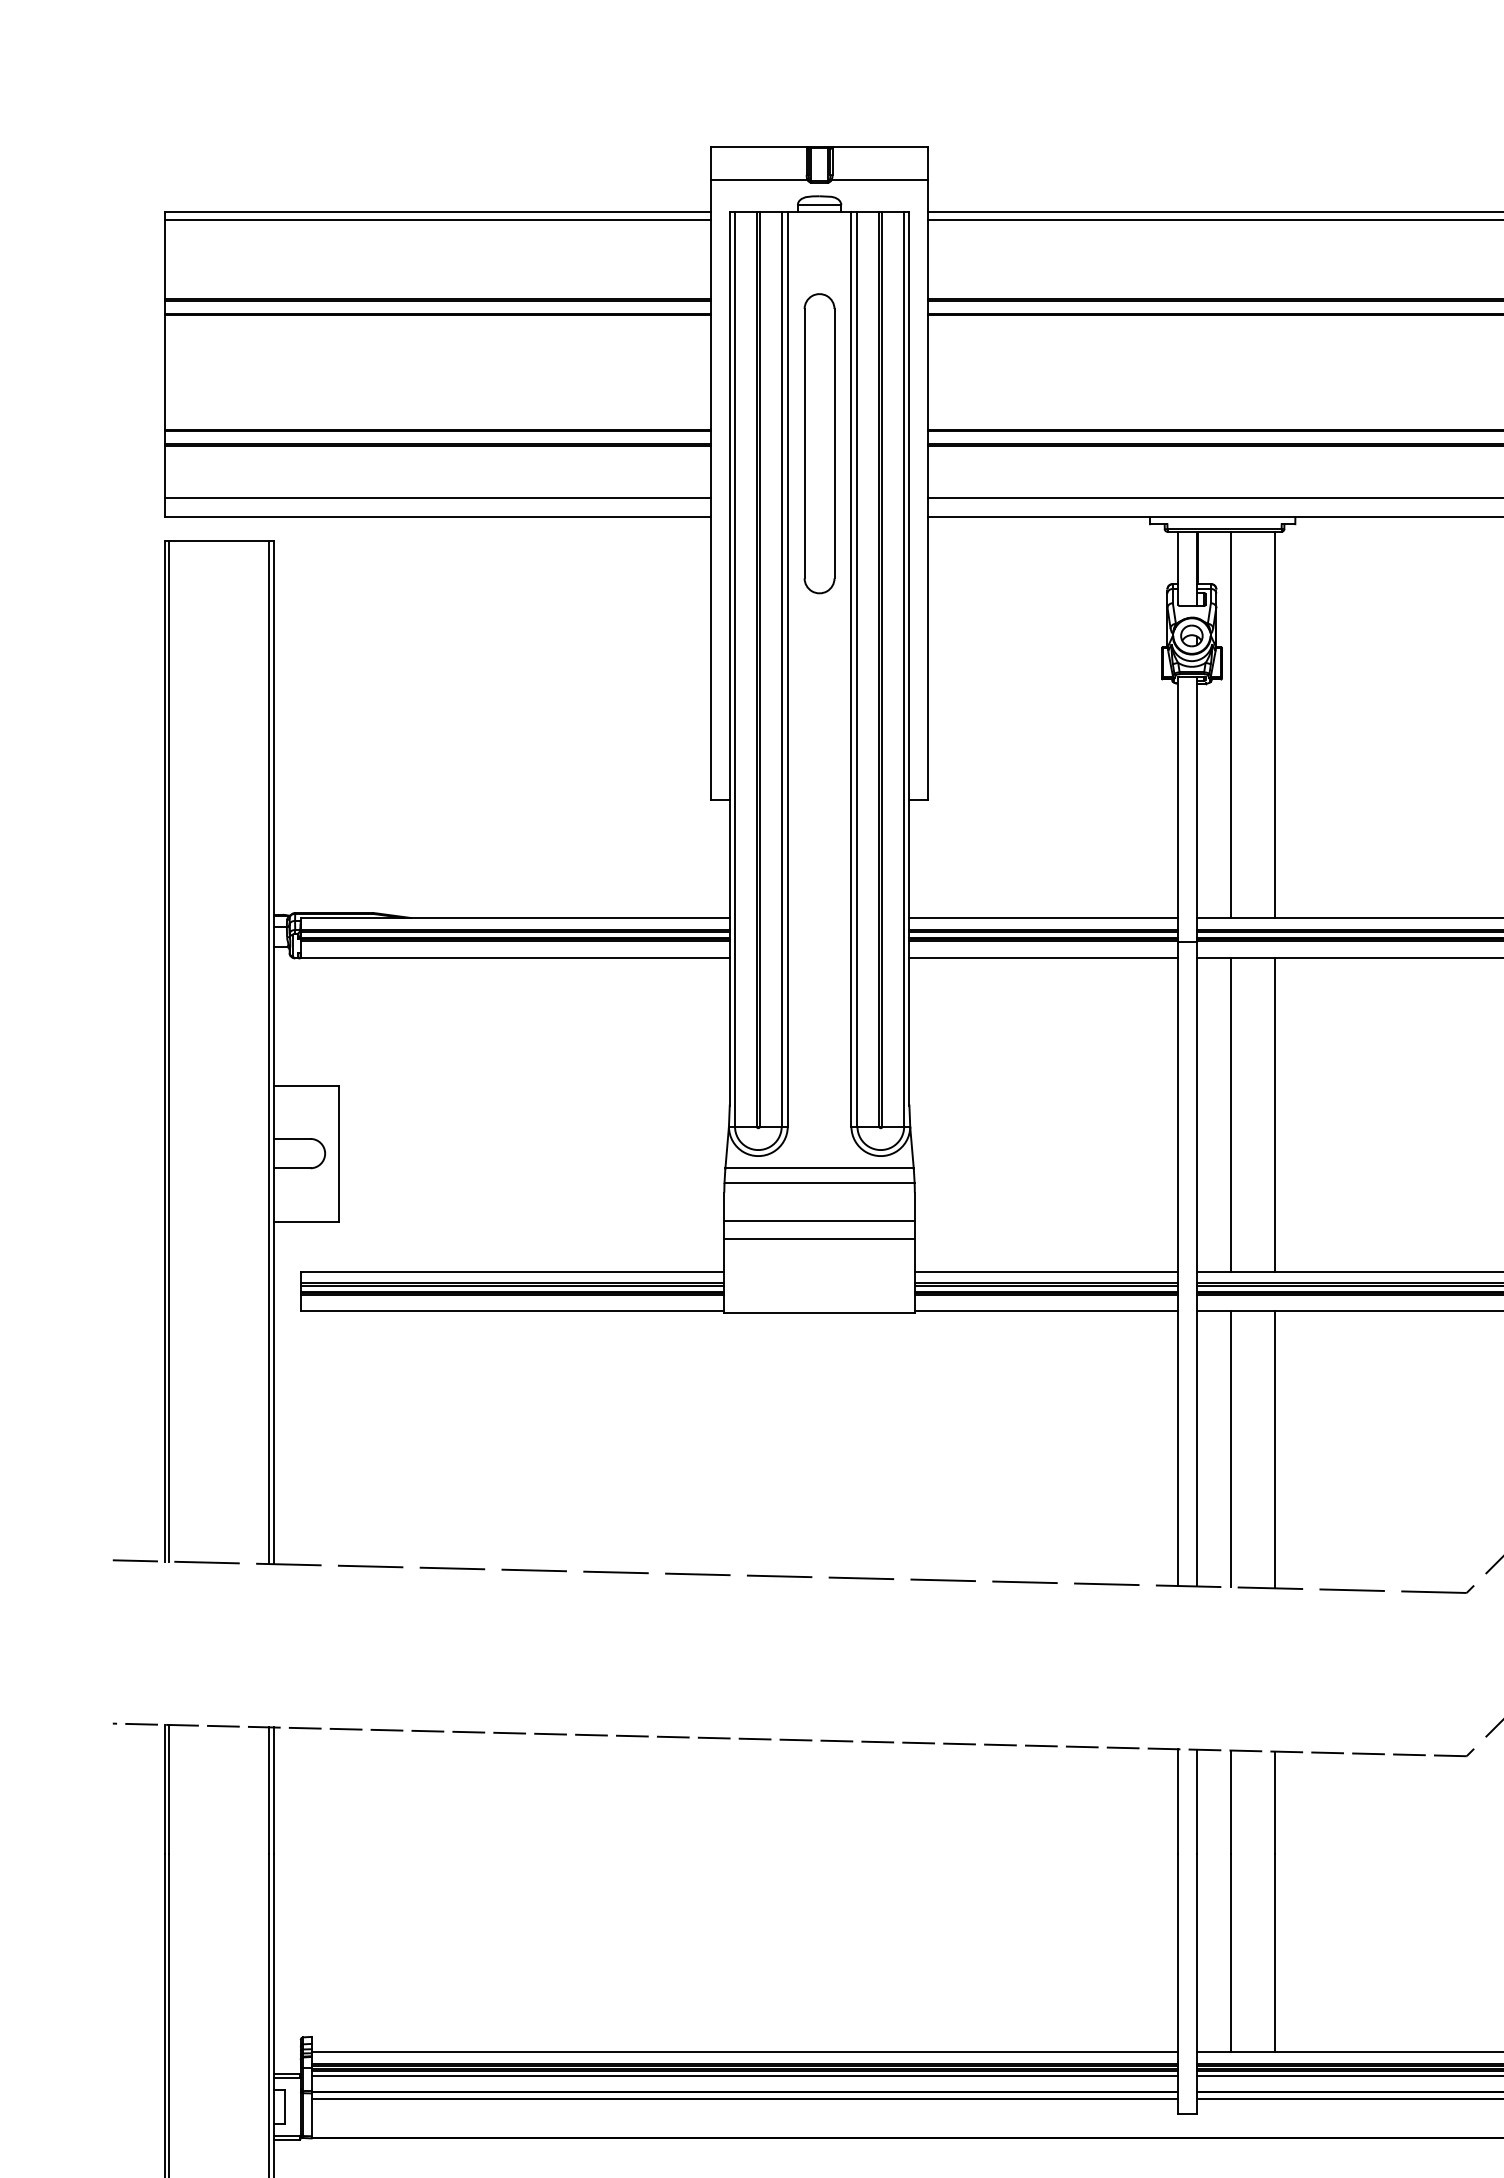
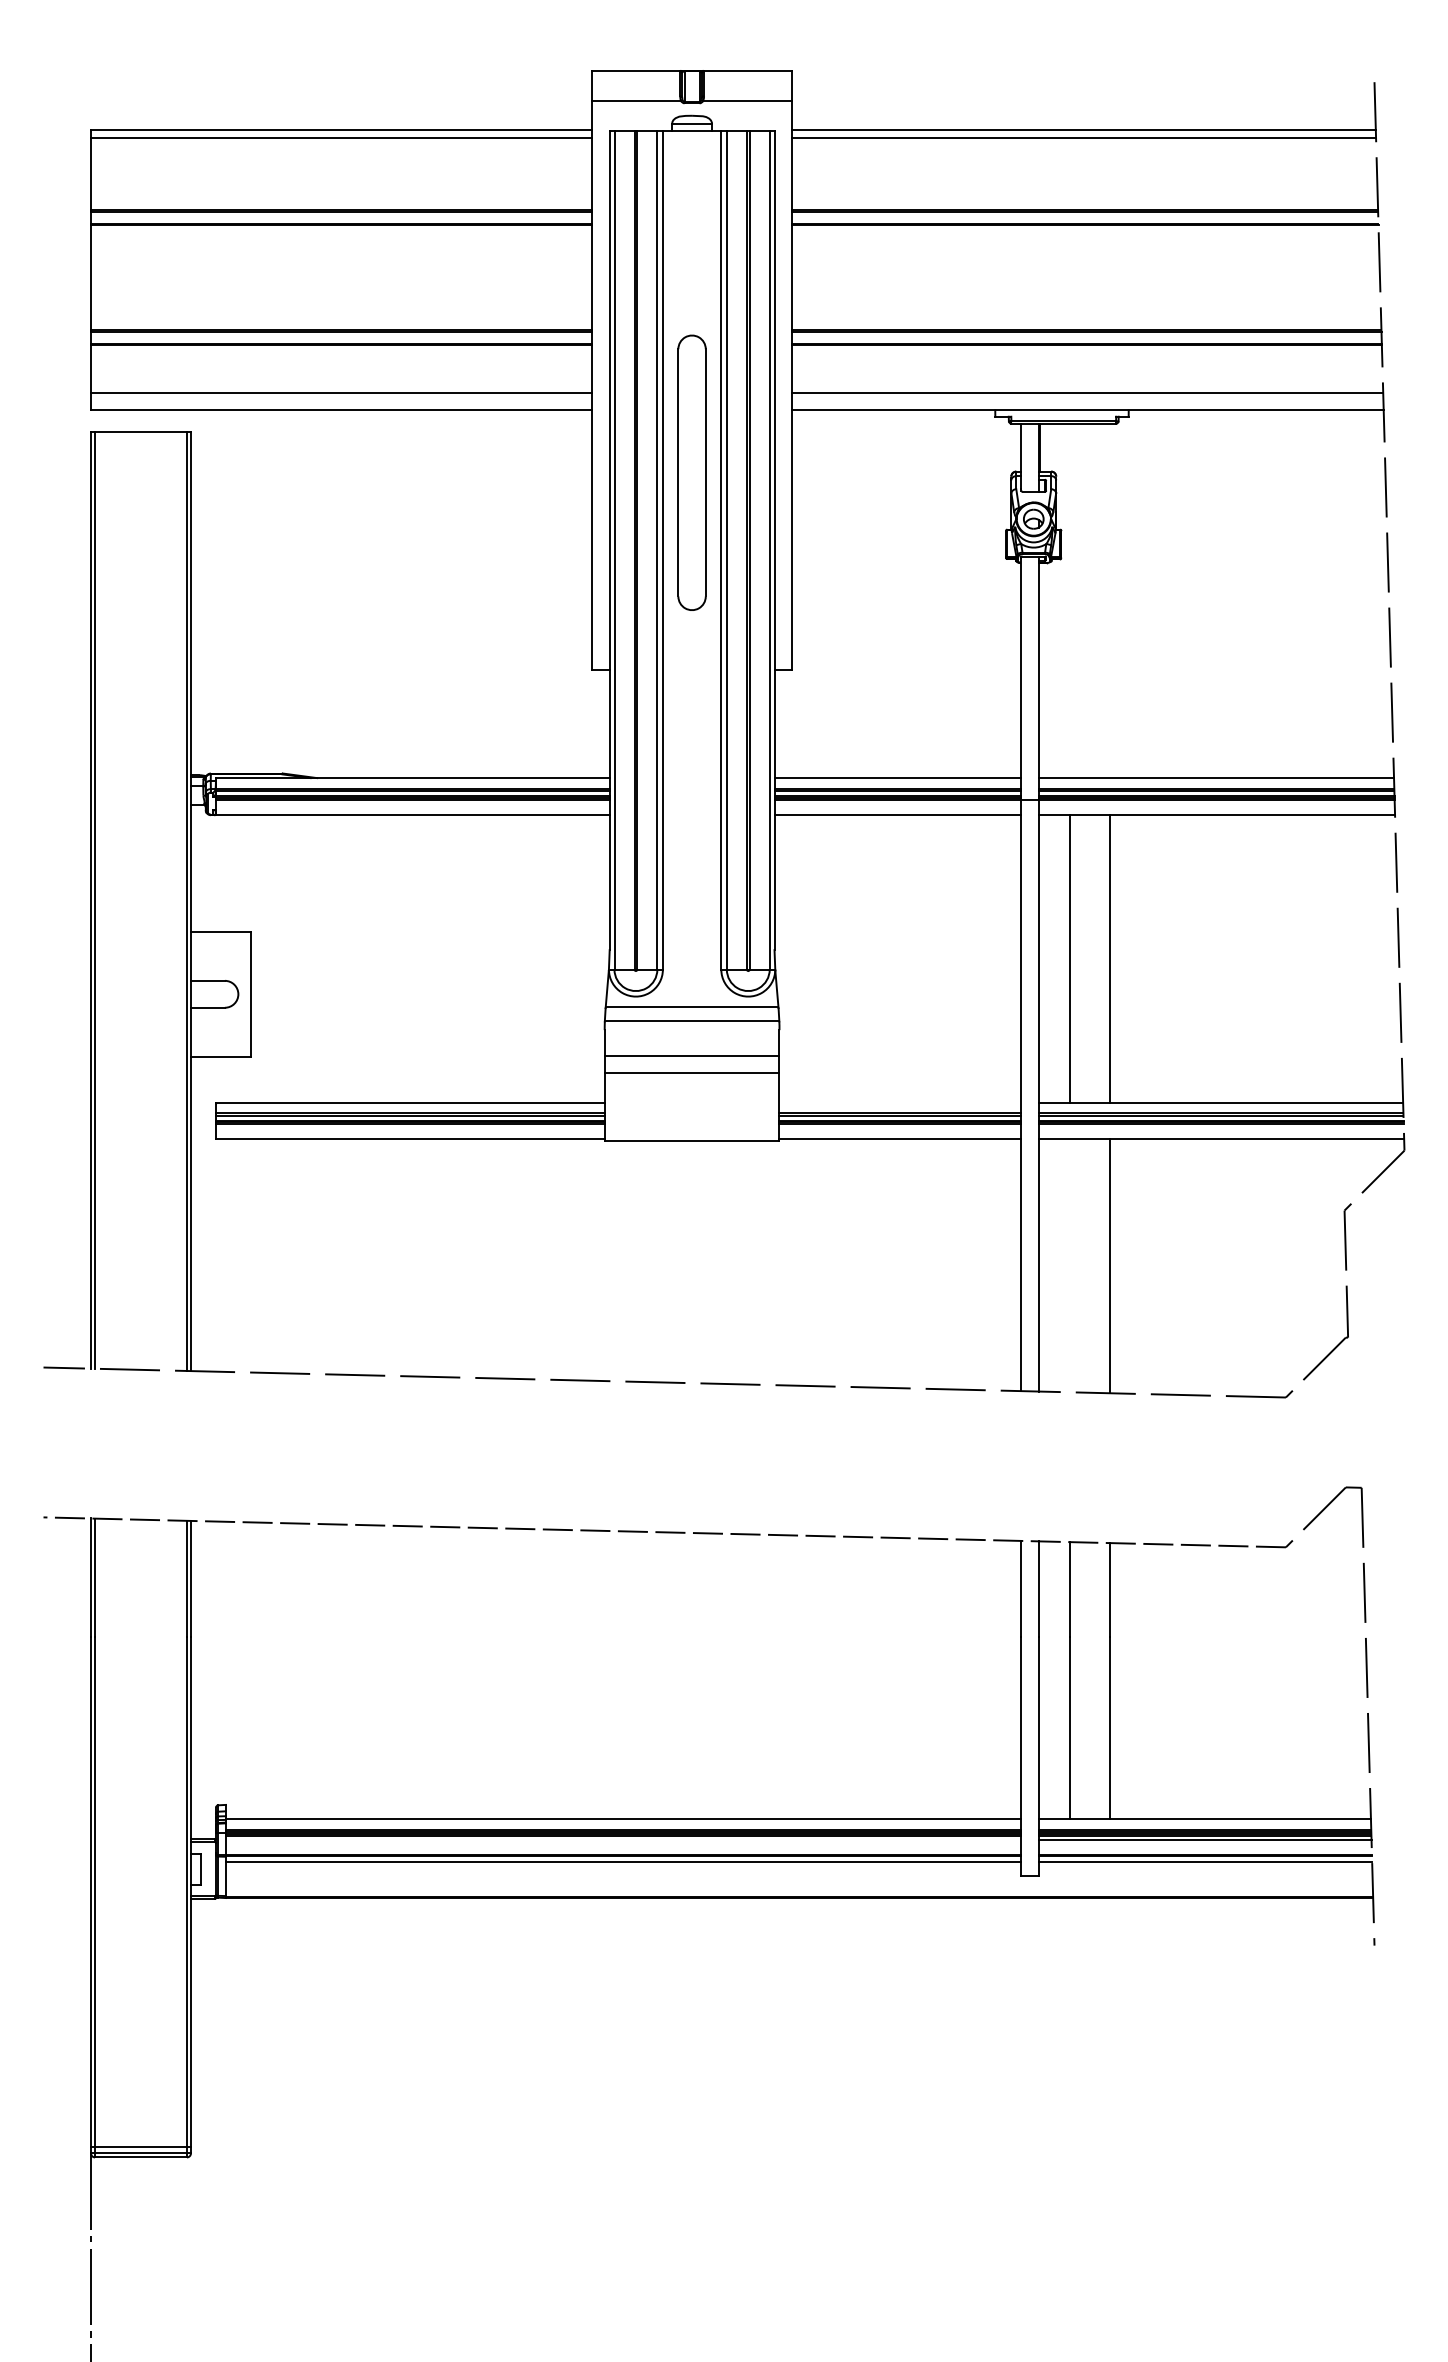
part: (818, 443) -> (691, 472), moved
line: (1231, 724) -> (1070, 600), removed
line: (1274, 724) -> (1109, 600), removed
line: (1046, 1271) -> (900, 1102), removed
line: (1231, 1449) -> (1070, 1265), removed
line: (744, 2075) -> (623, 1840), removed

